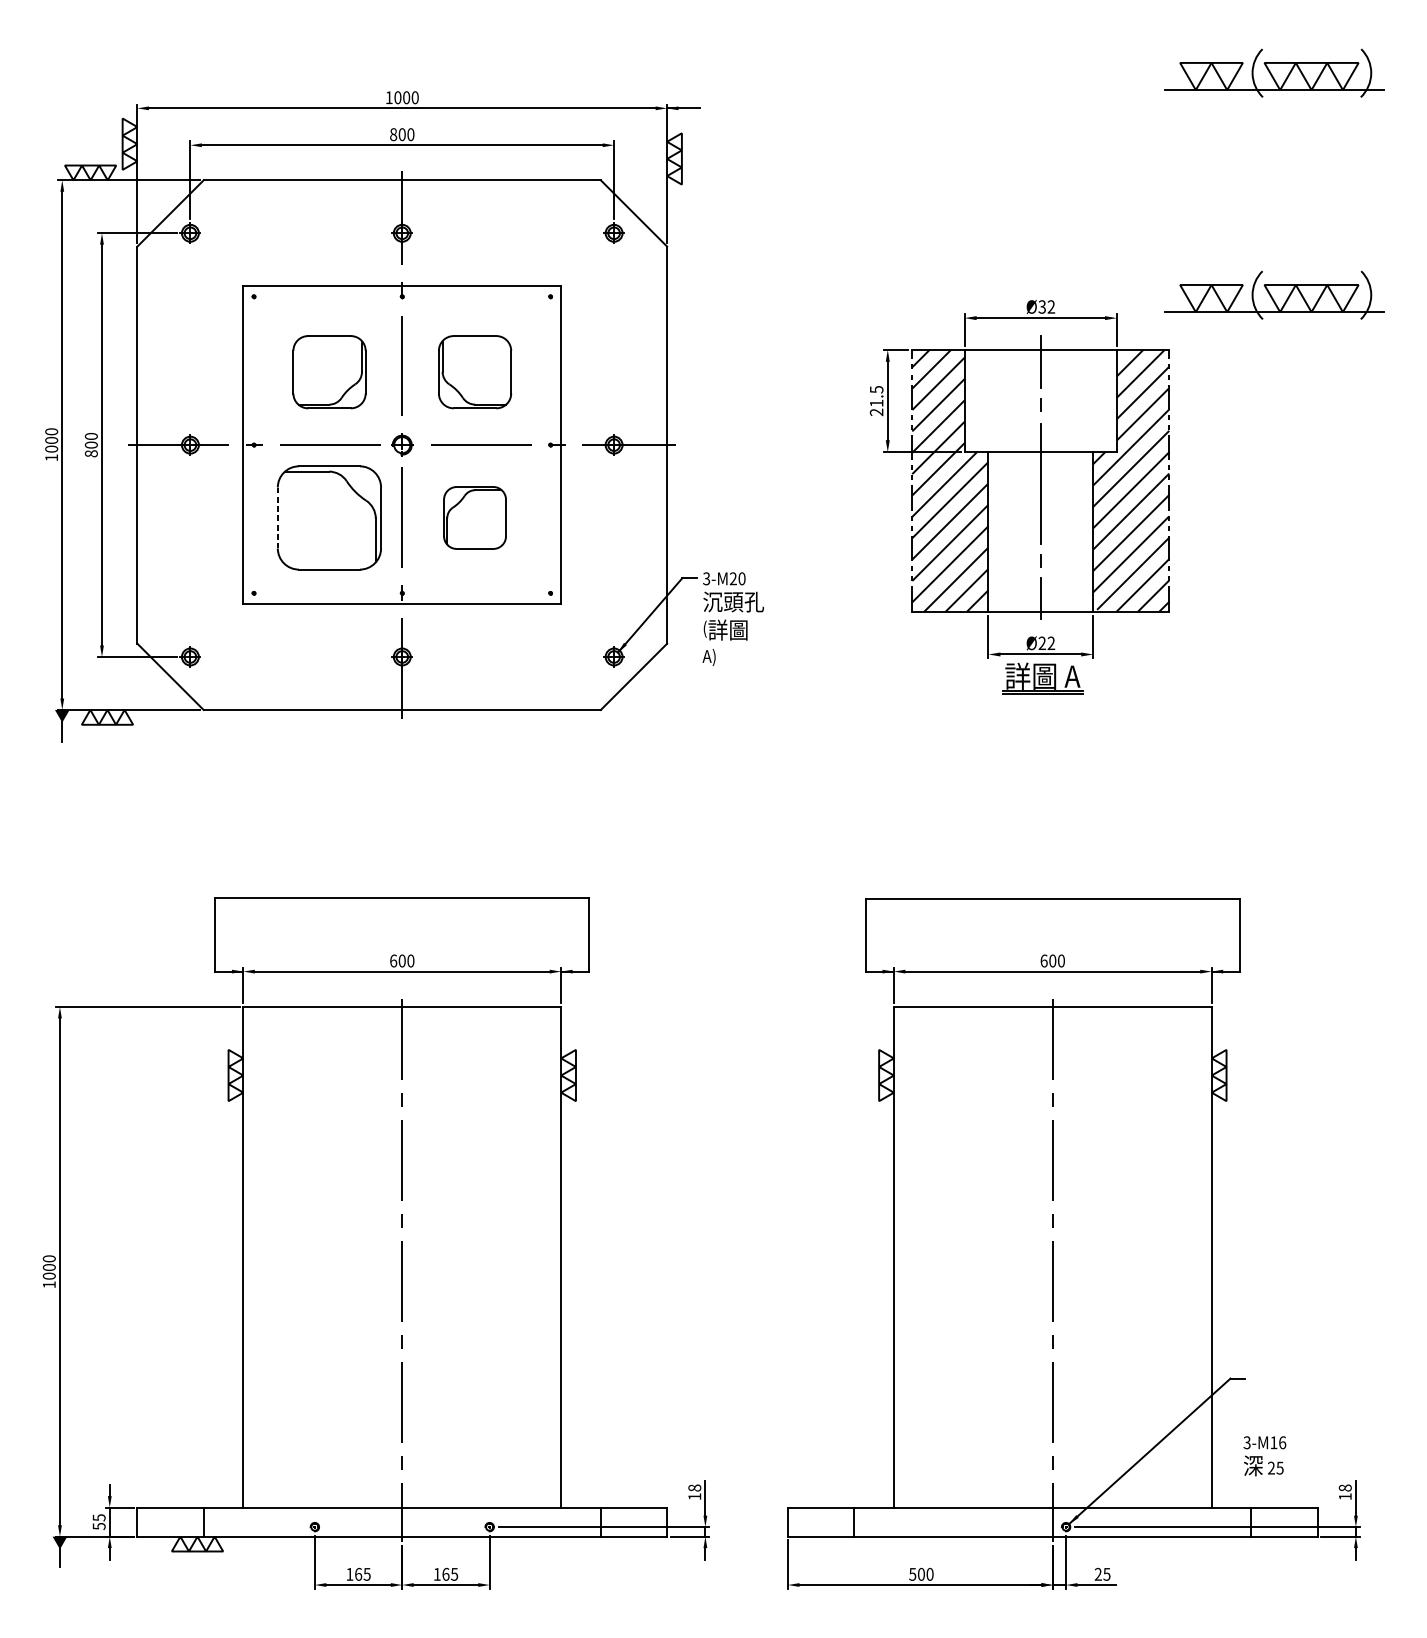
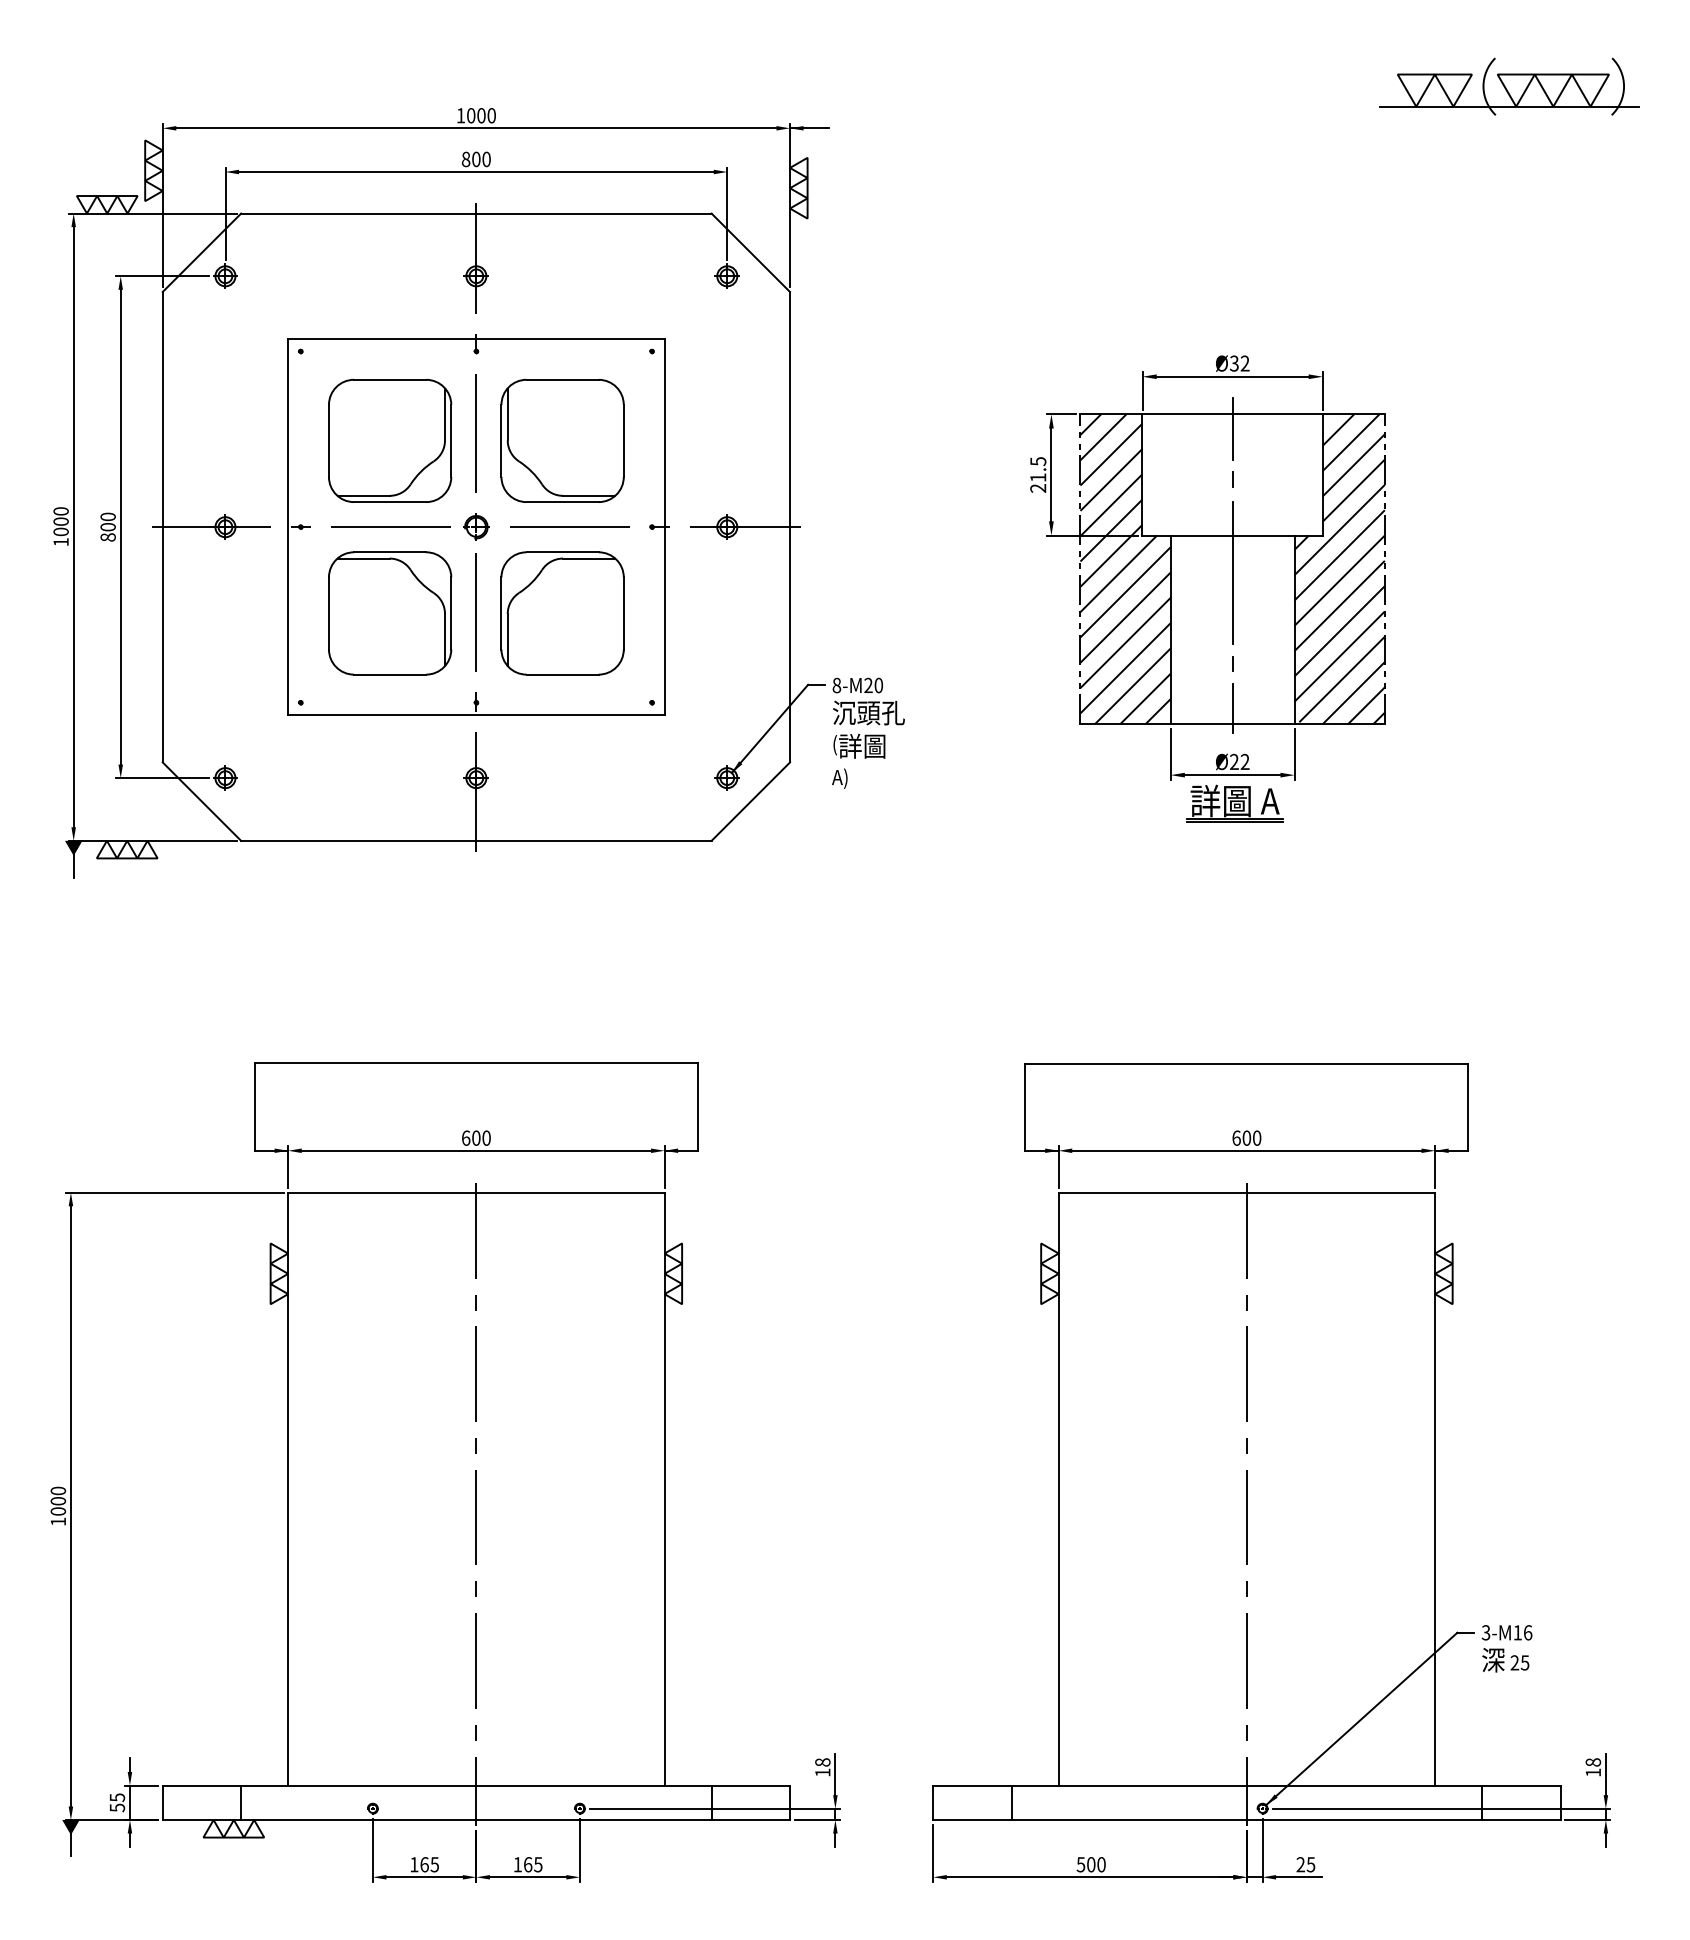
part: (1274, 295) -> (1509, 349), removed
part: (329, 371) -> (390, 440), size x1.43
part: (474, 371) -> (562, 440), size x1.43
line: (277, 518) -> (328, 613), dashed -> solid
part: (474, 518) -> (562, 613), size x1.67
text: (706, 578) -> (836, 685), 3-M20 -> 8-M20
text: (1264, 1456) -> (1506, 1648), moved

